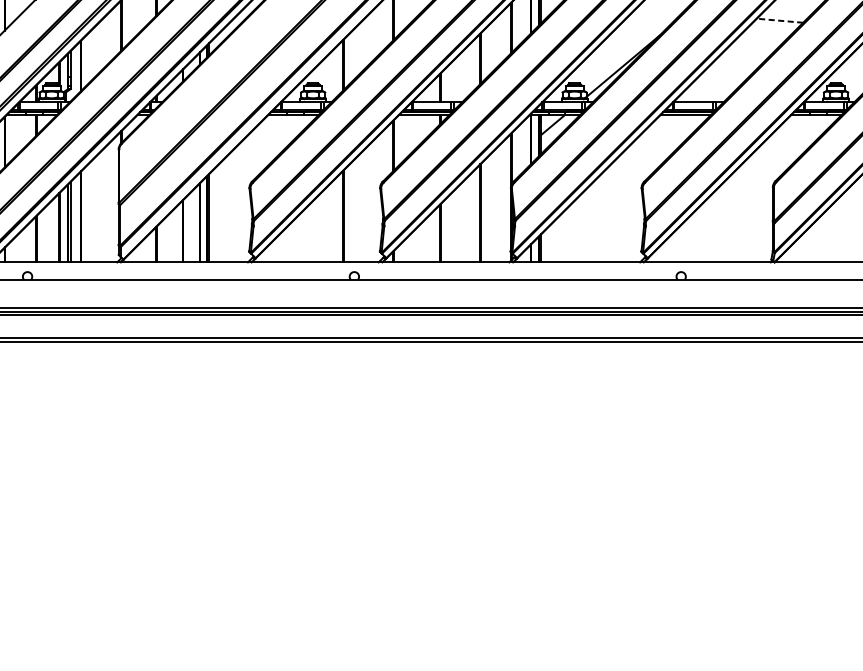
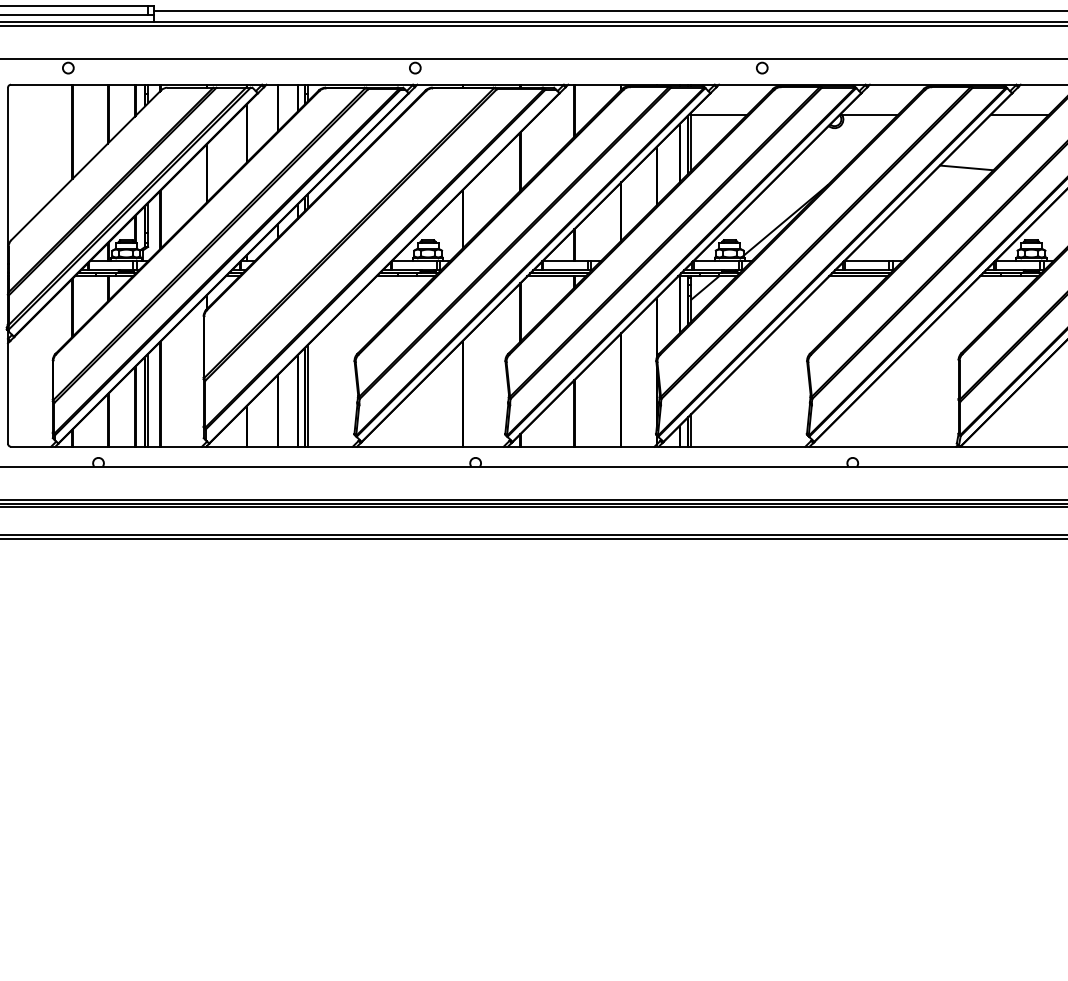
line: (779, 20) -> (966, 167), dashed -> solid

